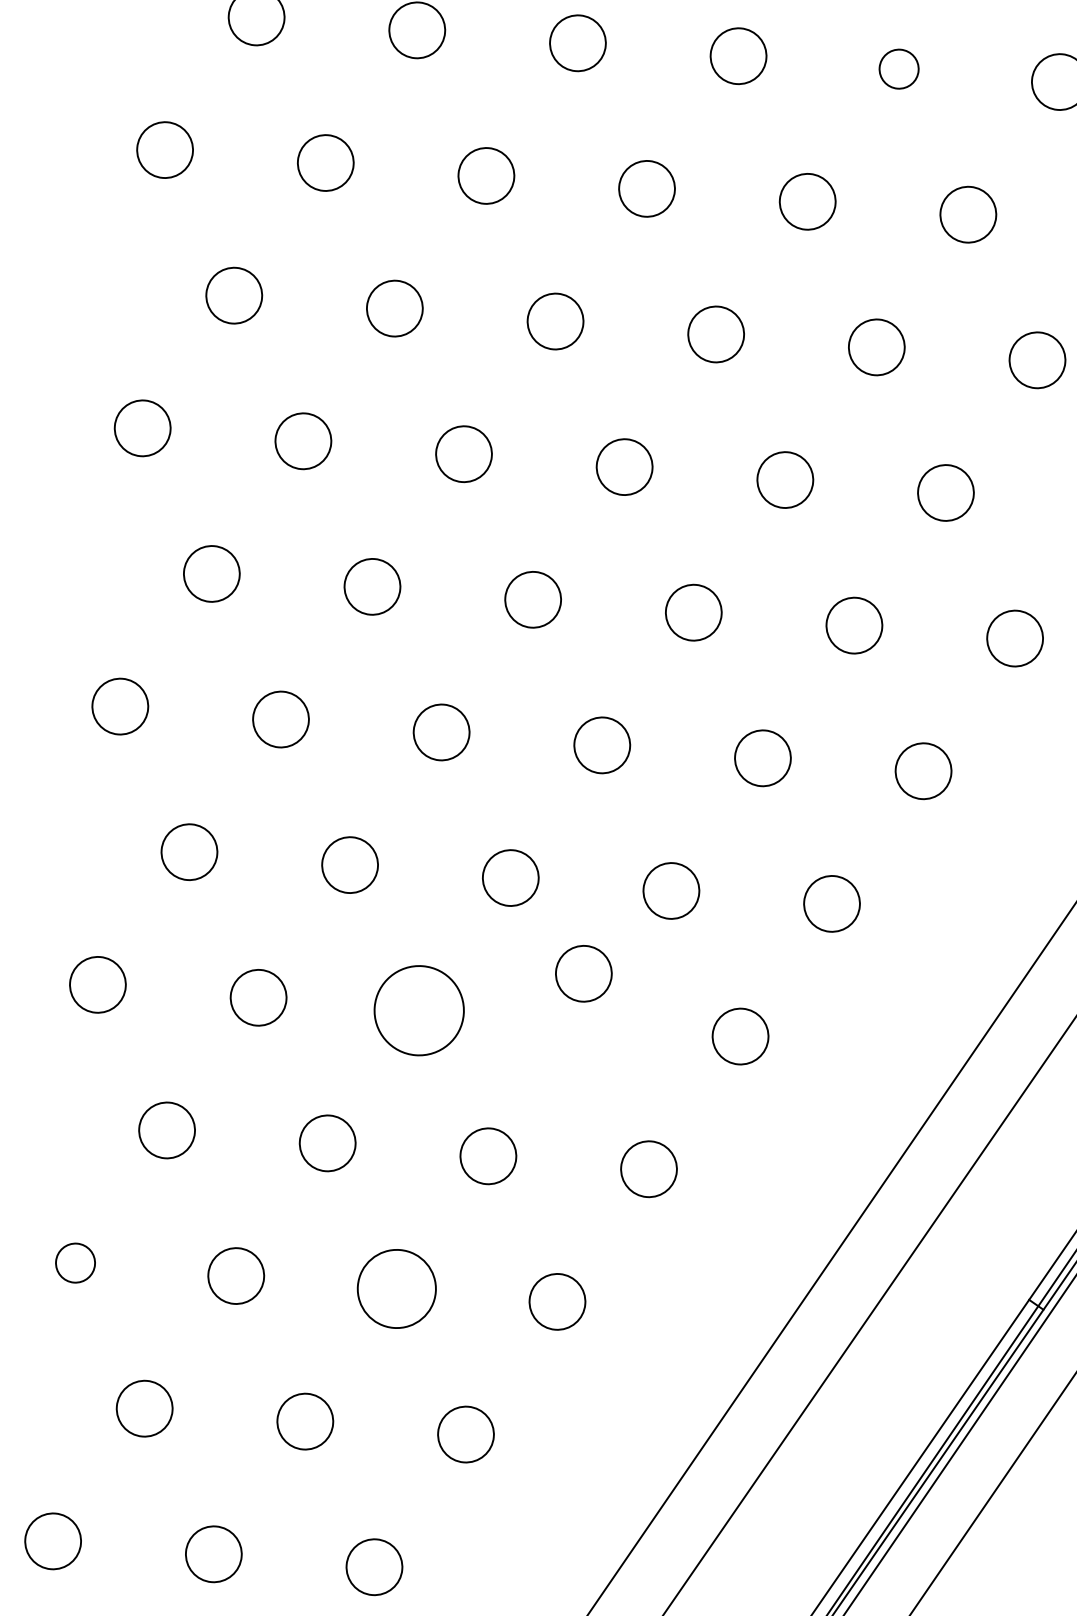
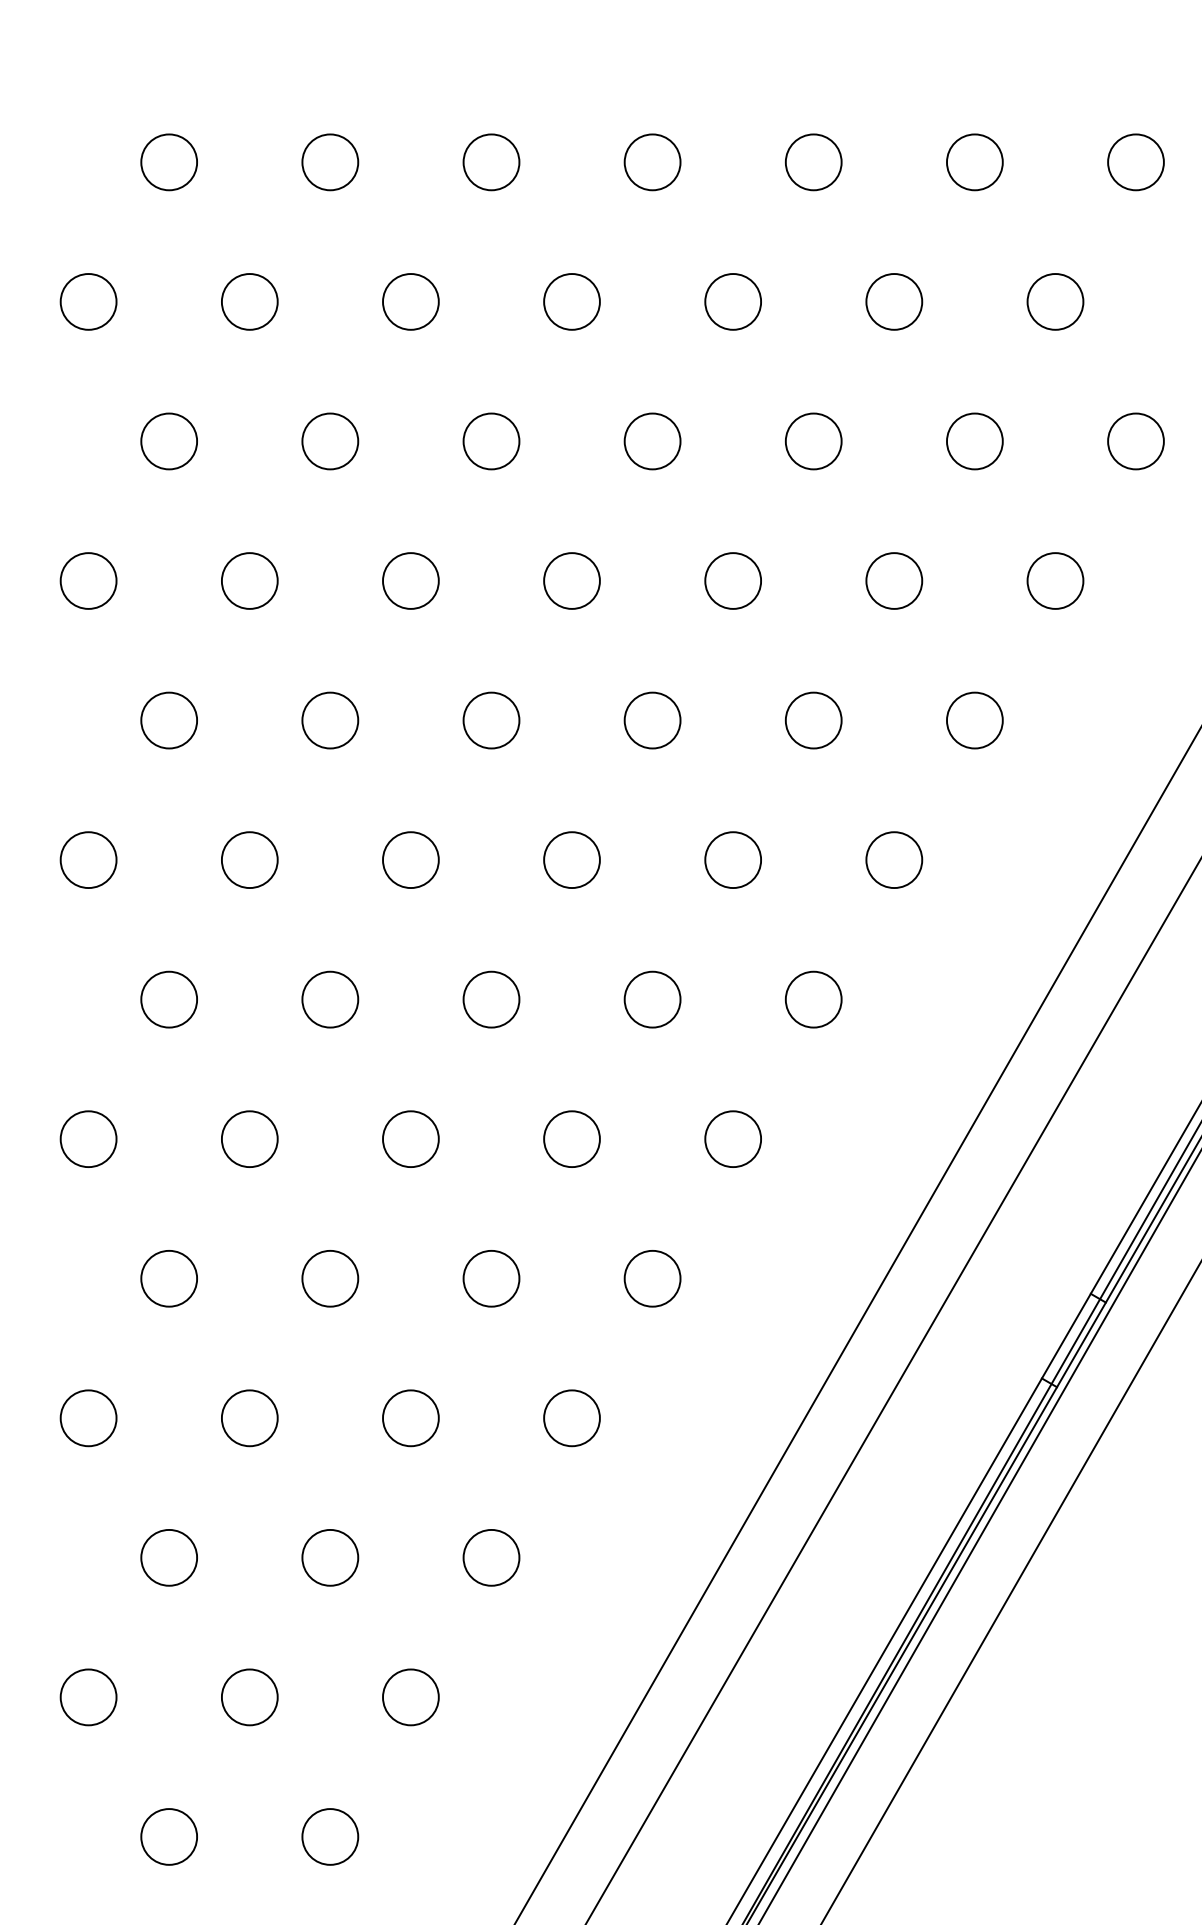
circle: (898, 69) -> (813, 162), size x1.43
circle: (583, 973) -> (571, 1138), moved
circle: (418, 1010) -> (410, 1139), size x0.62
circle: (75, 1263) -> (88, 1418), size x1.43
circle: (396, 1289) -> (410, 1418), size x0.71

